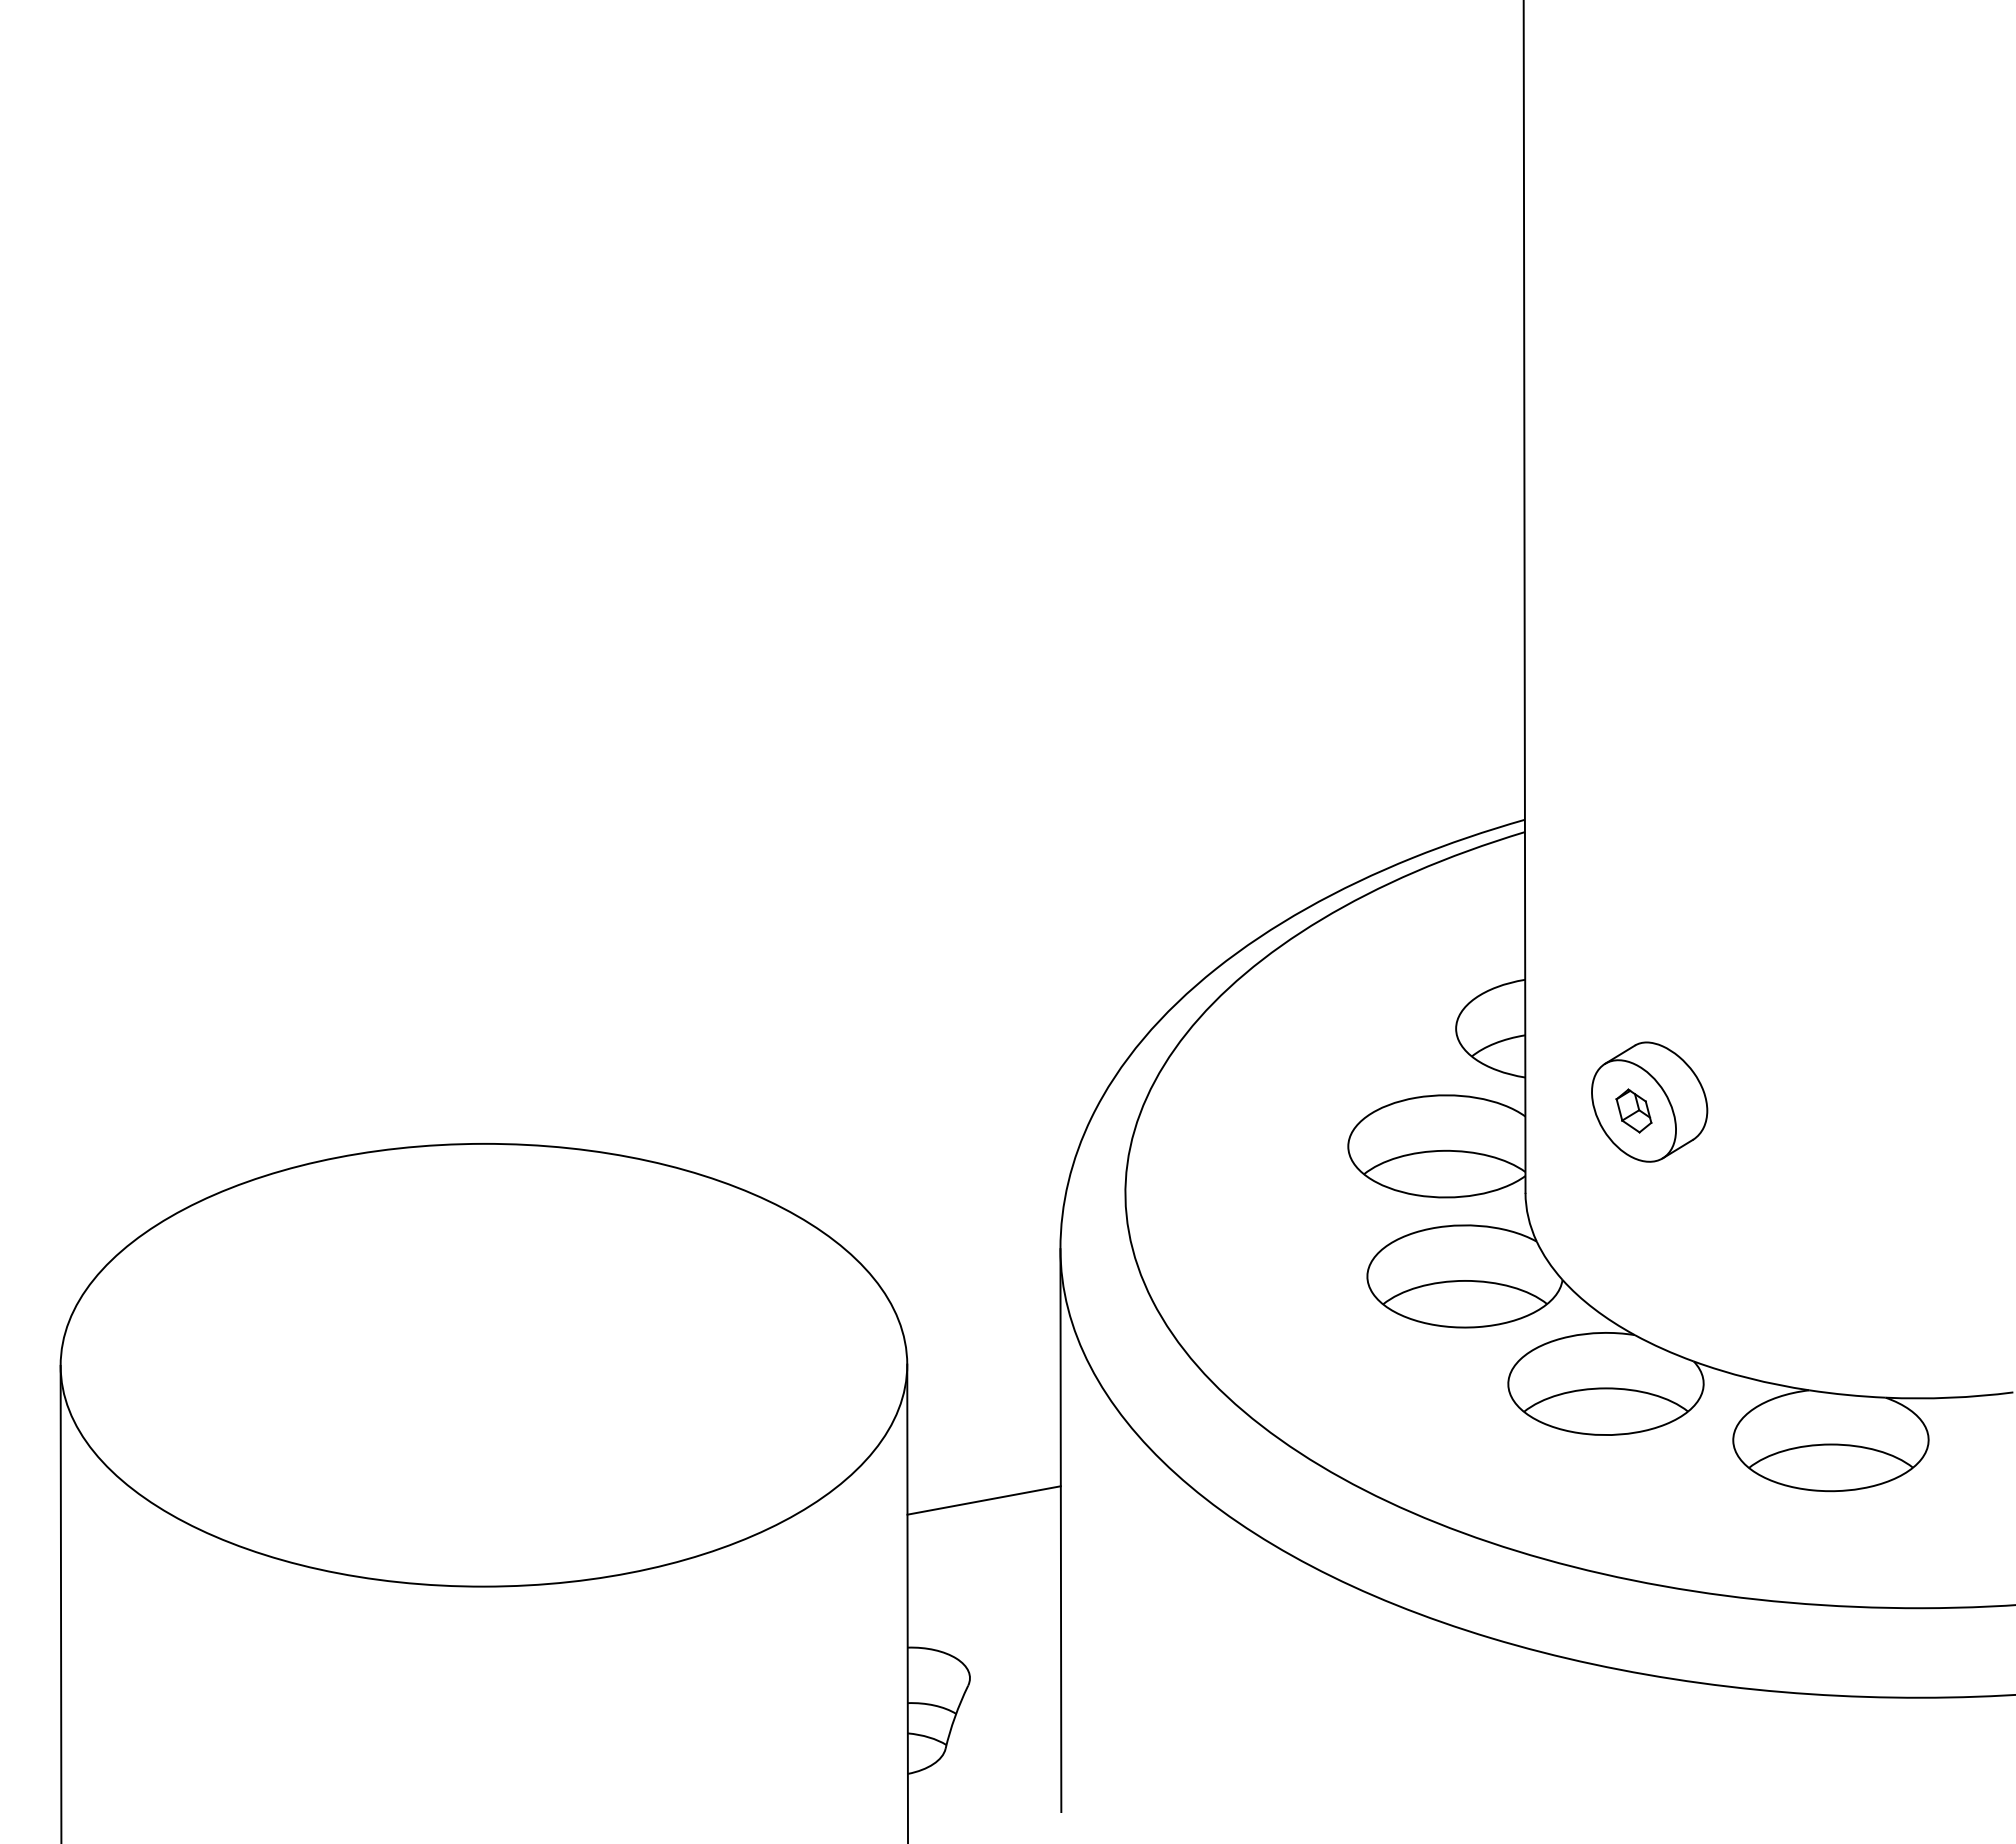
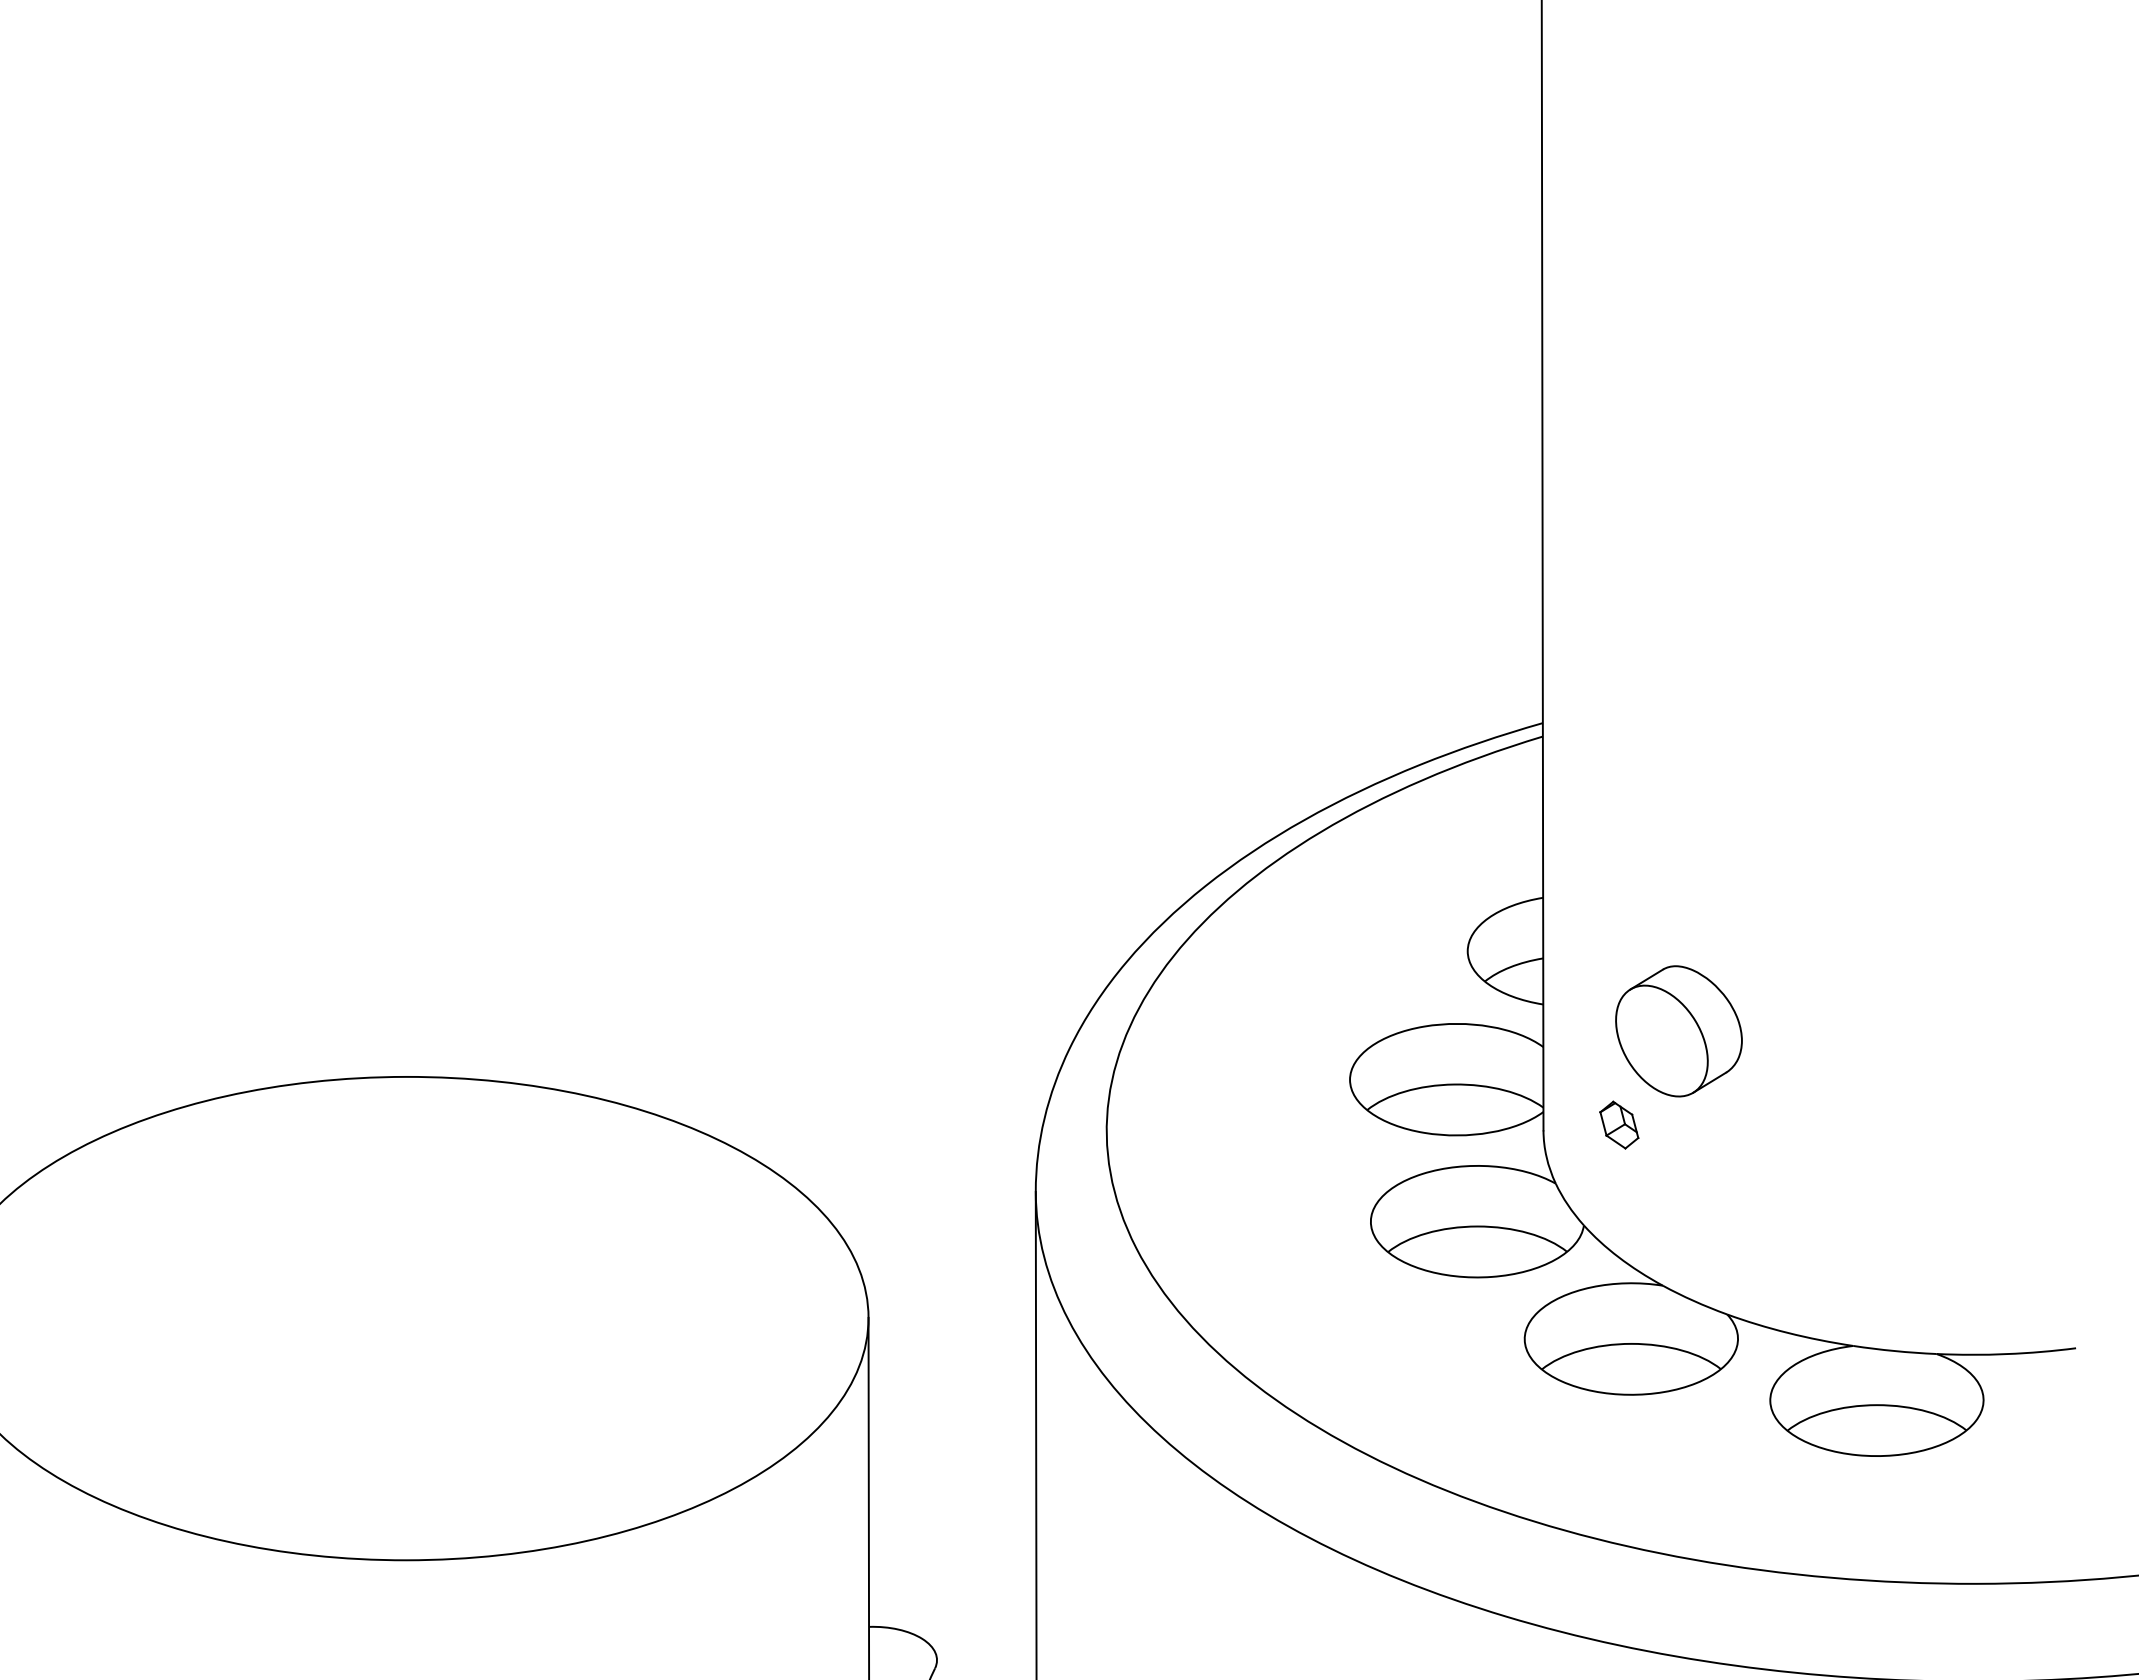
part: (1633, 1110) -> (1618, 1124), moved
line: (983, 1500) -> (951, 1466), removed

